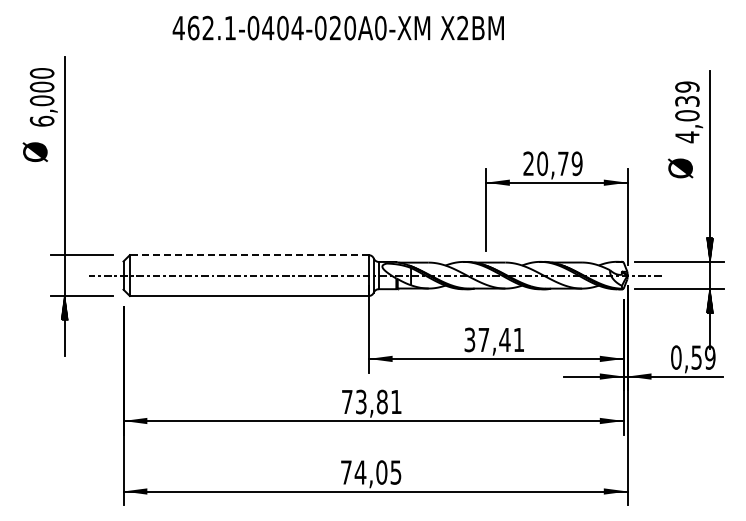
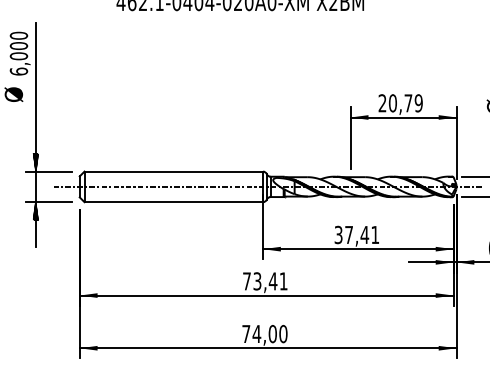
hatch: (64, 243) -> (35, 162), added
line: (248, 255) -> (173, 171), dashed -> solid
text: (382, 401) -> (273, 280), 73,81 -> 73,41
text: (395, 472) -> (283, 334), 74,05 -> 74,00

